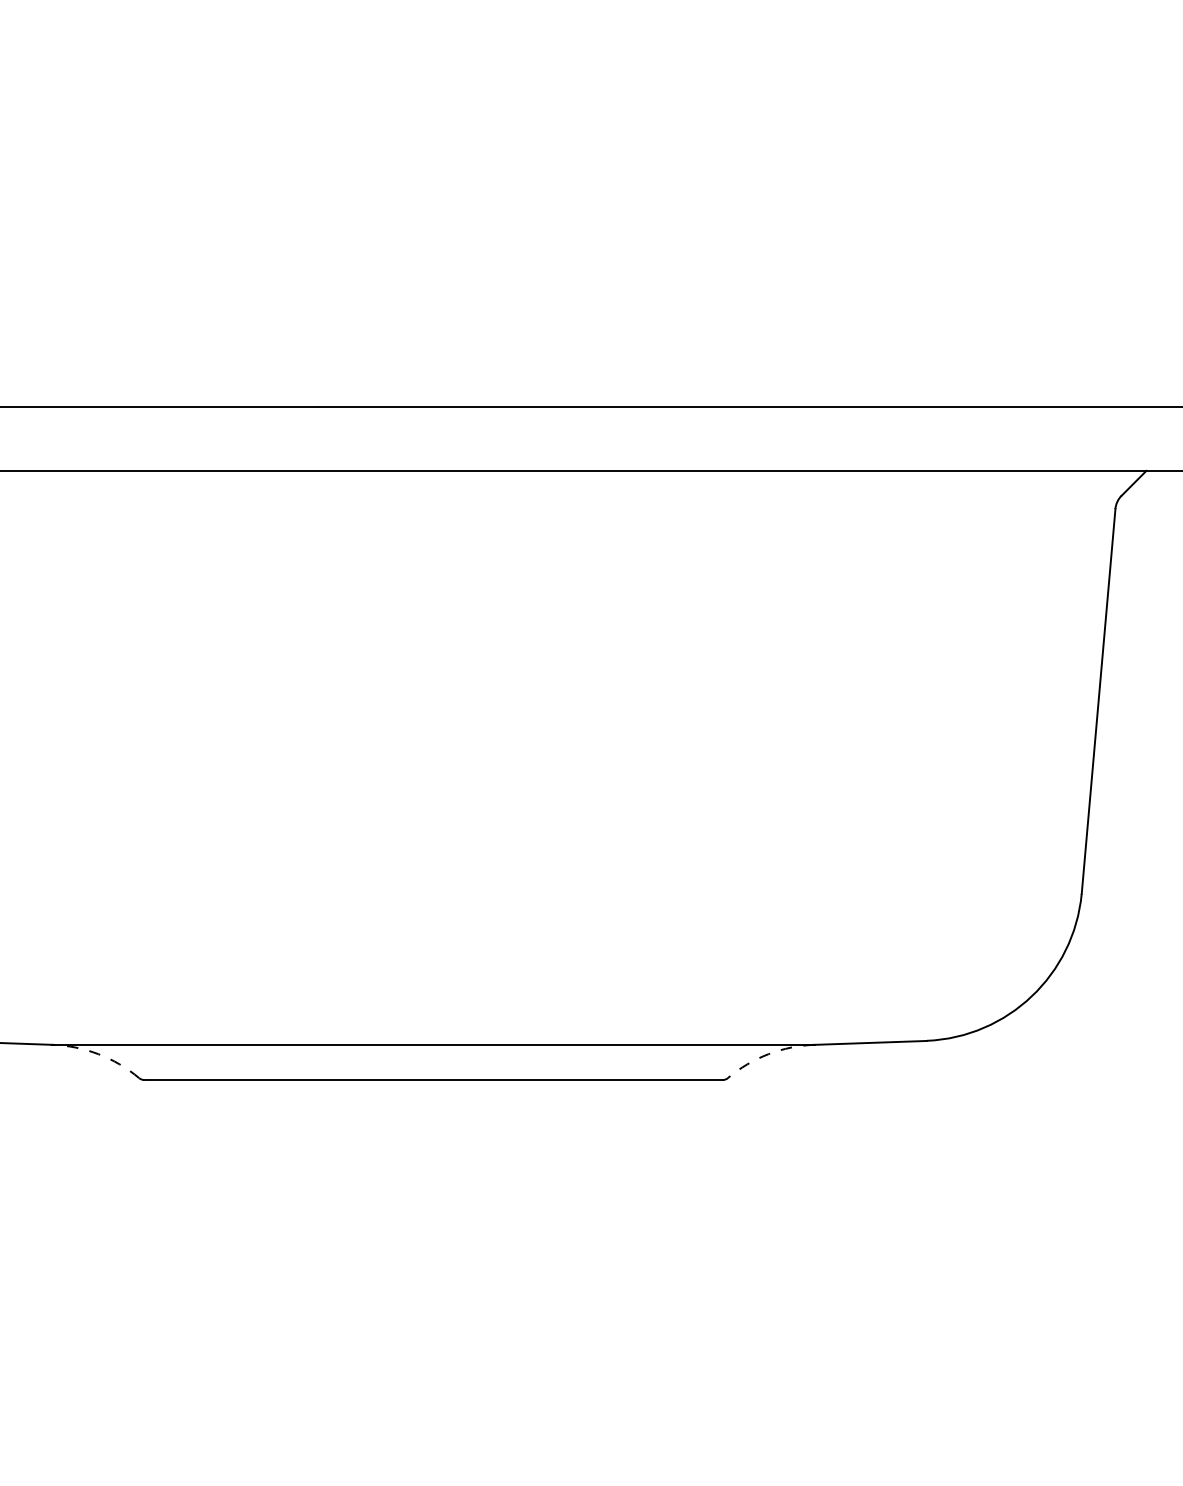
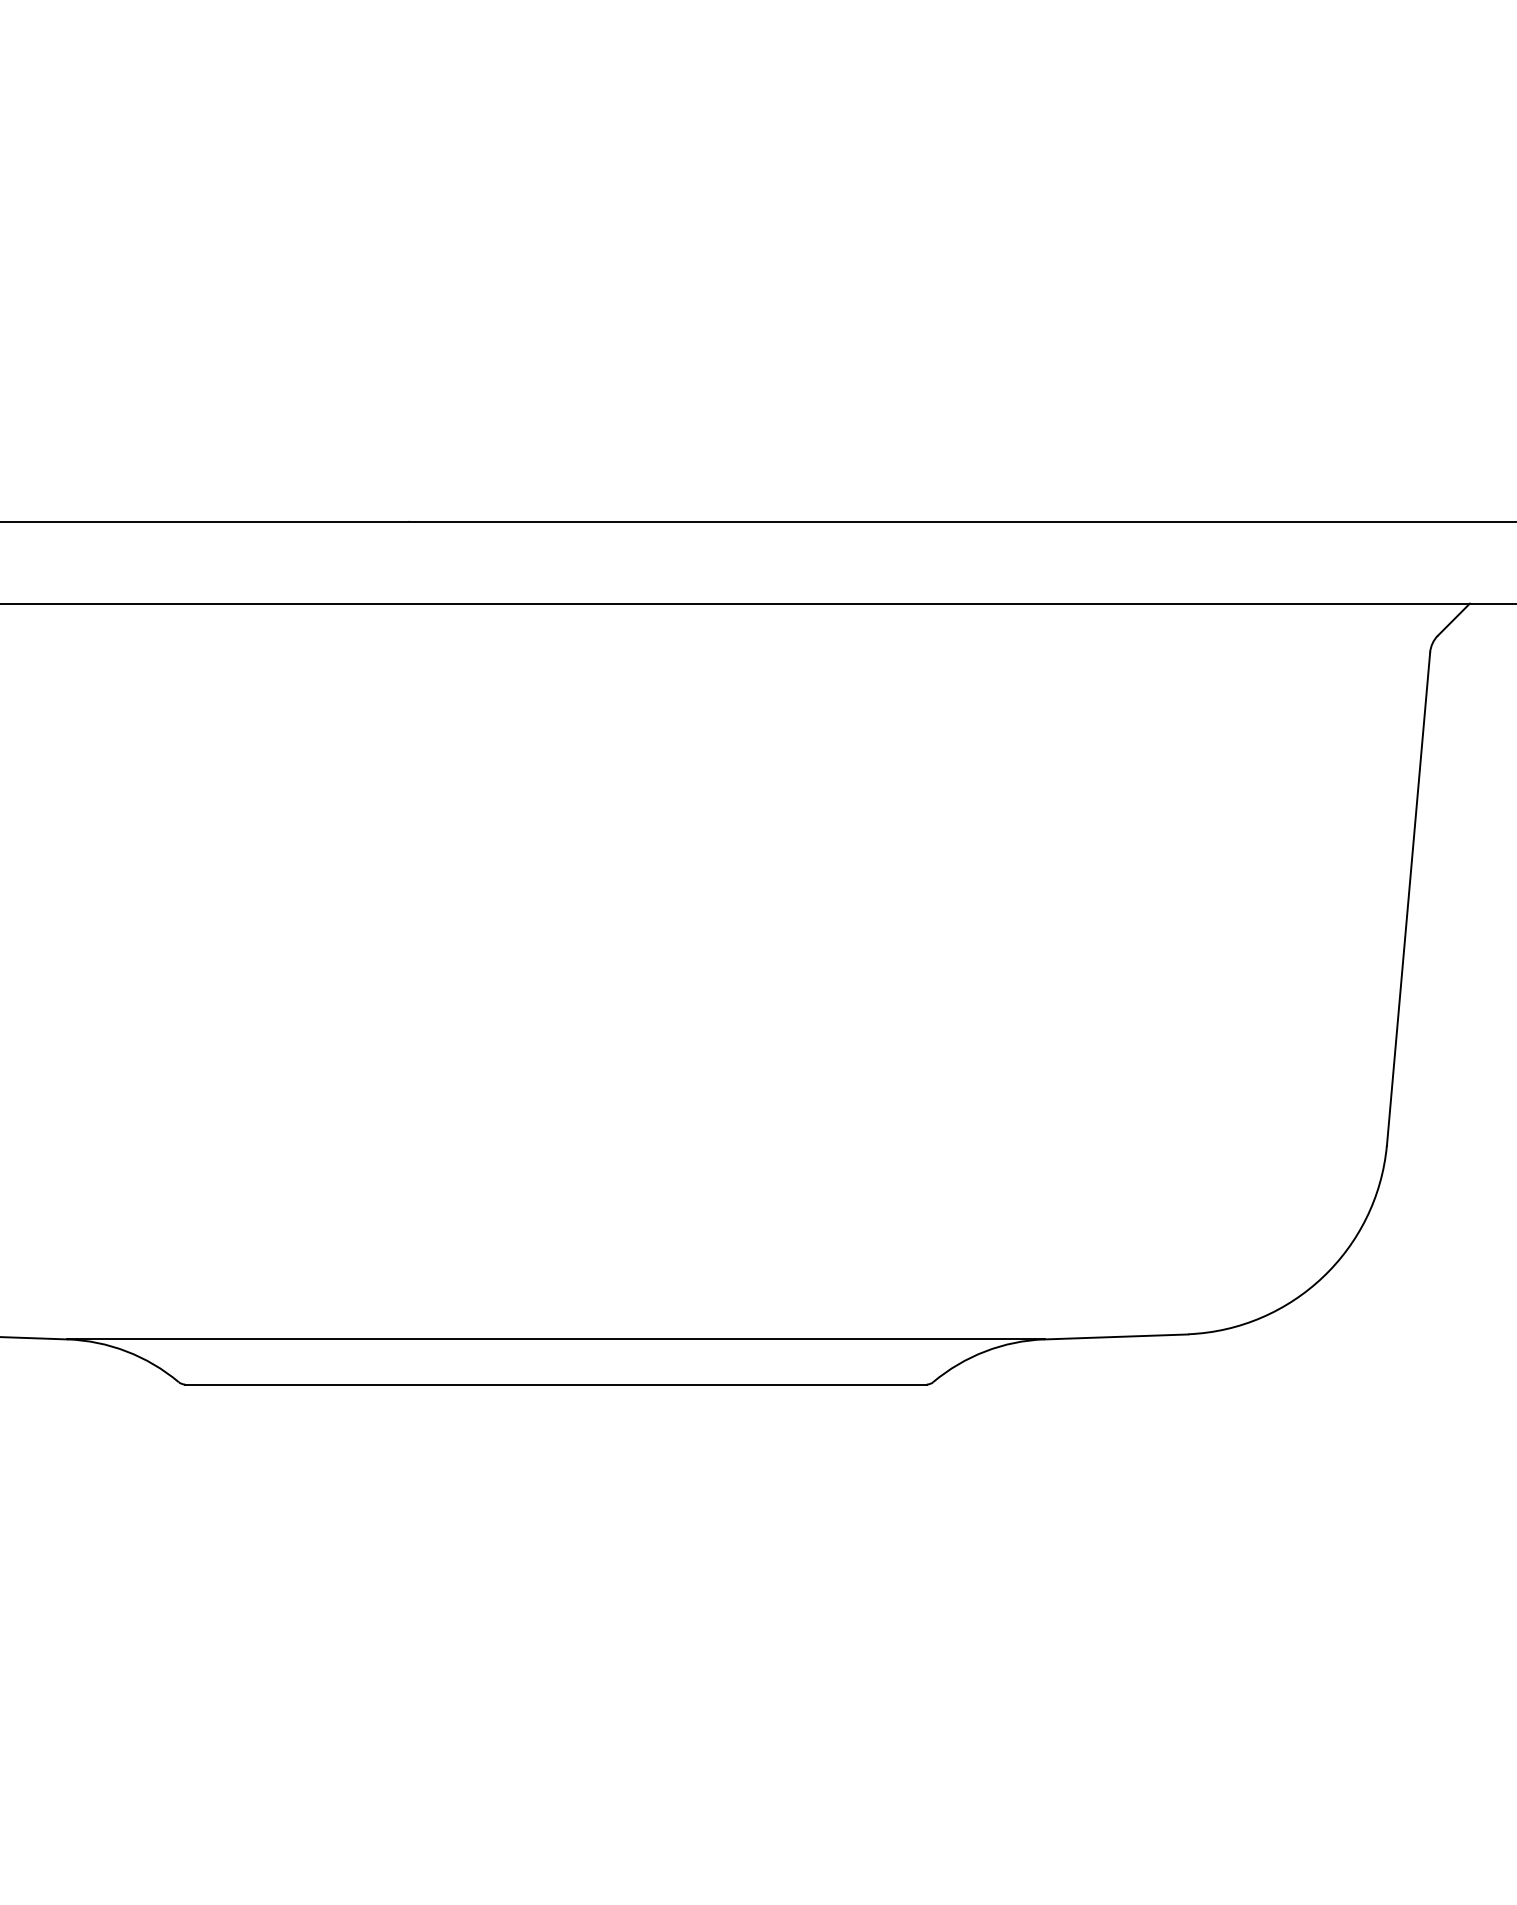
arc: (98, 1054) -> (126, 1351), dashed -> solid
arc: (768, 1054) -> (985, 1351), dashed -> solid

